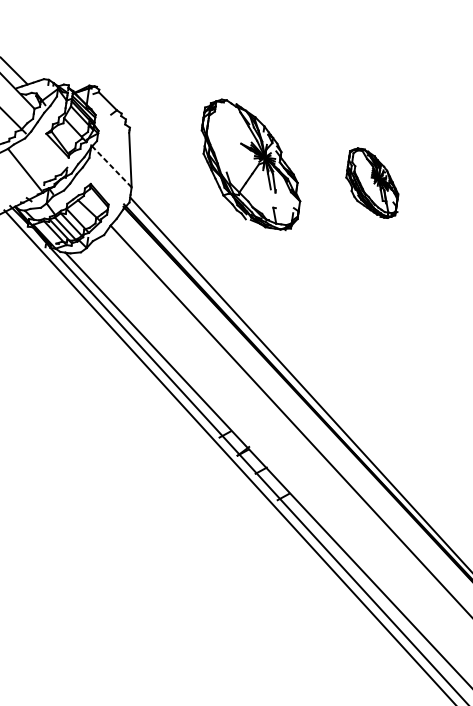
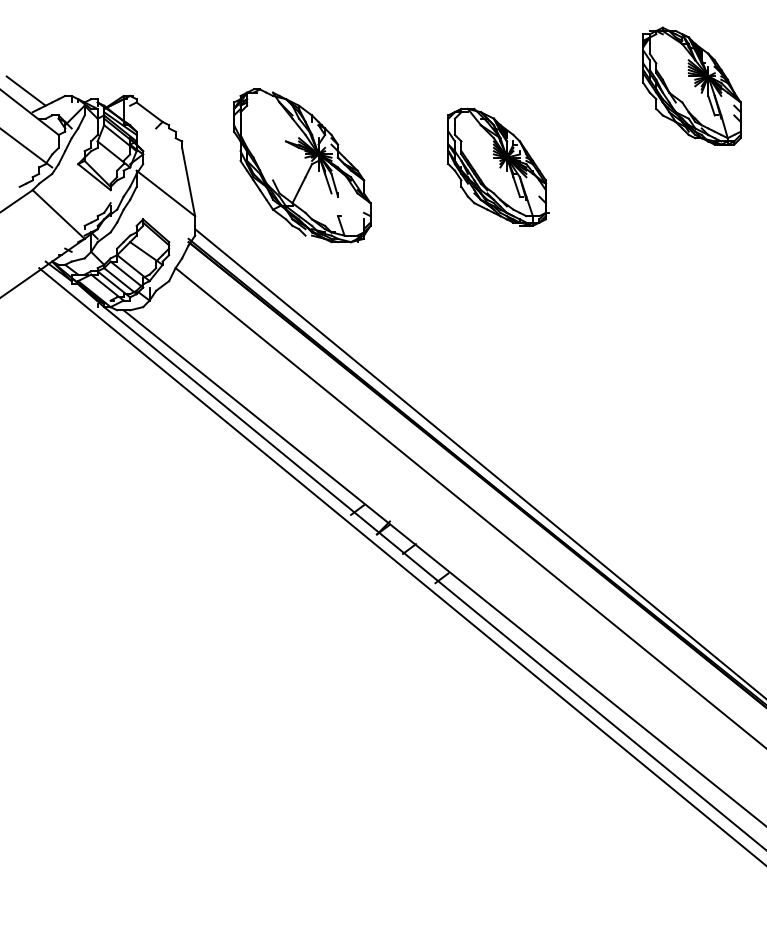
part: (251, 164) -> (302, 165), moved
line: (111, 166) -> (165, 193), dashed -> solid
part: (373, 182) -> (498, 166), size x1.43

